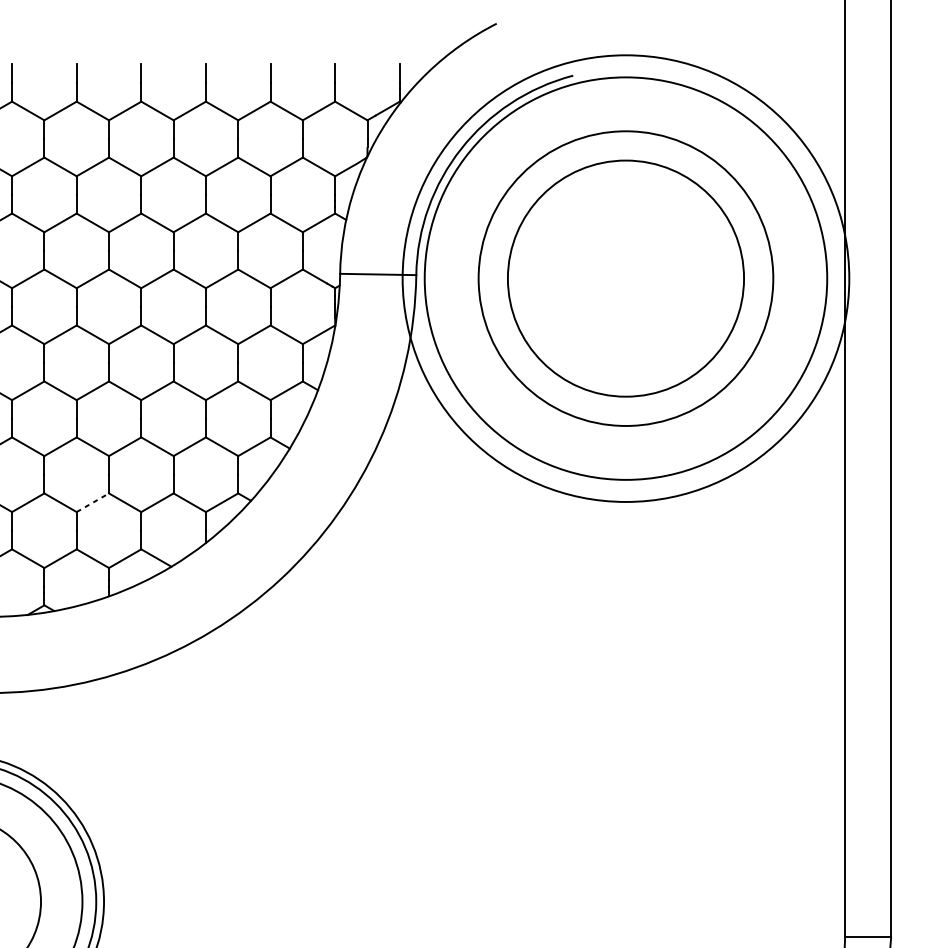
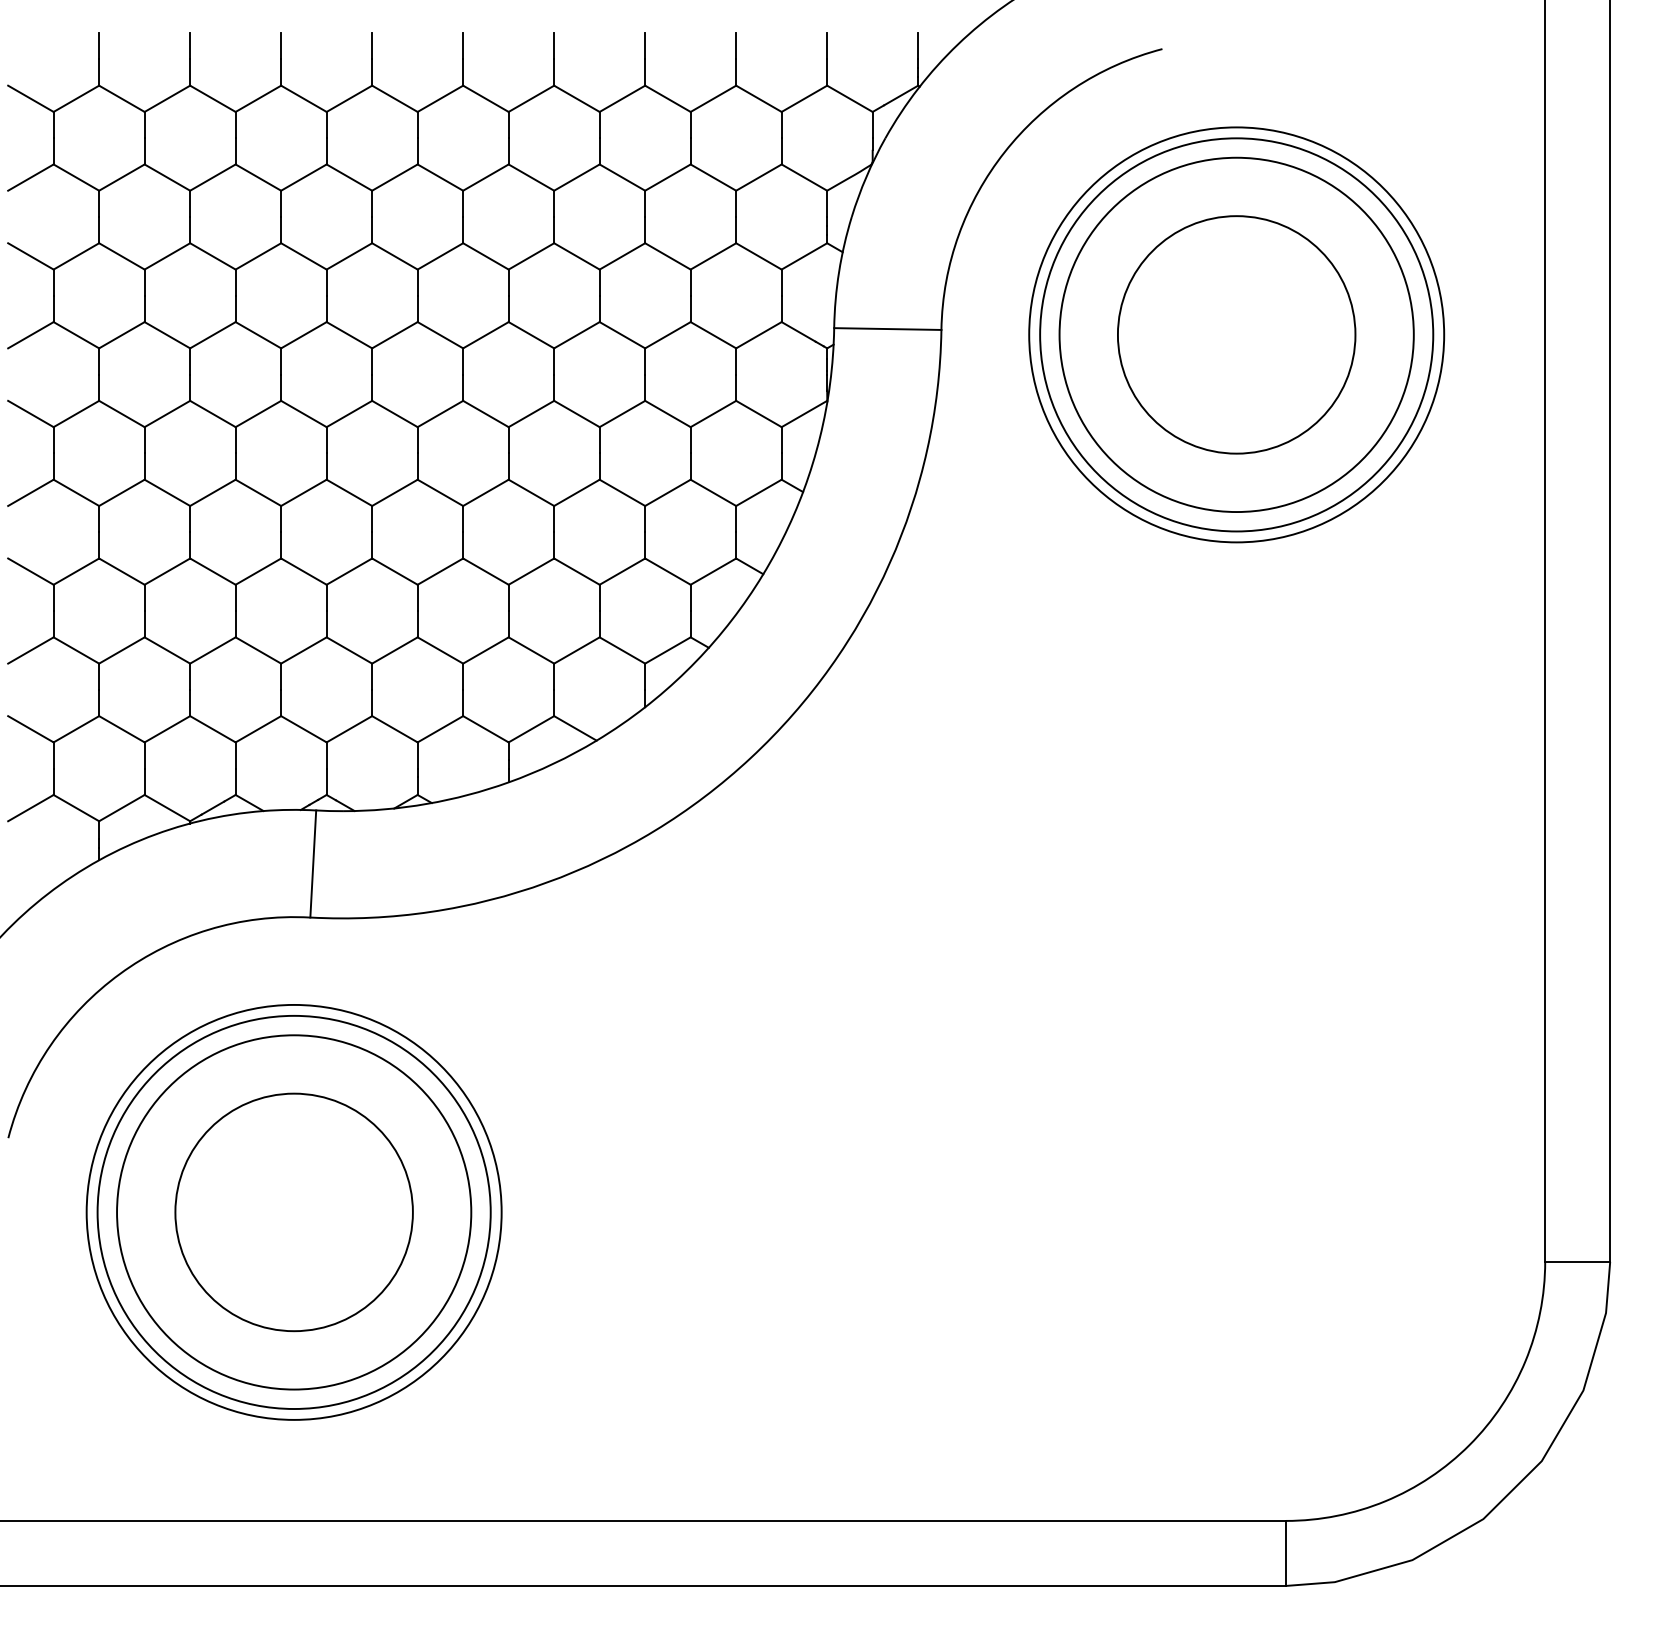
circle: (625, 278) -> (1236, 334), size x0.62
circle: (625, 278) -> (1236, 334), size x0.62
circle: (625, 278) -> (1236, 334), size x0.71
line: (93, 502) -> (486, 650), dashed -> solid

